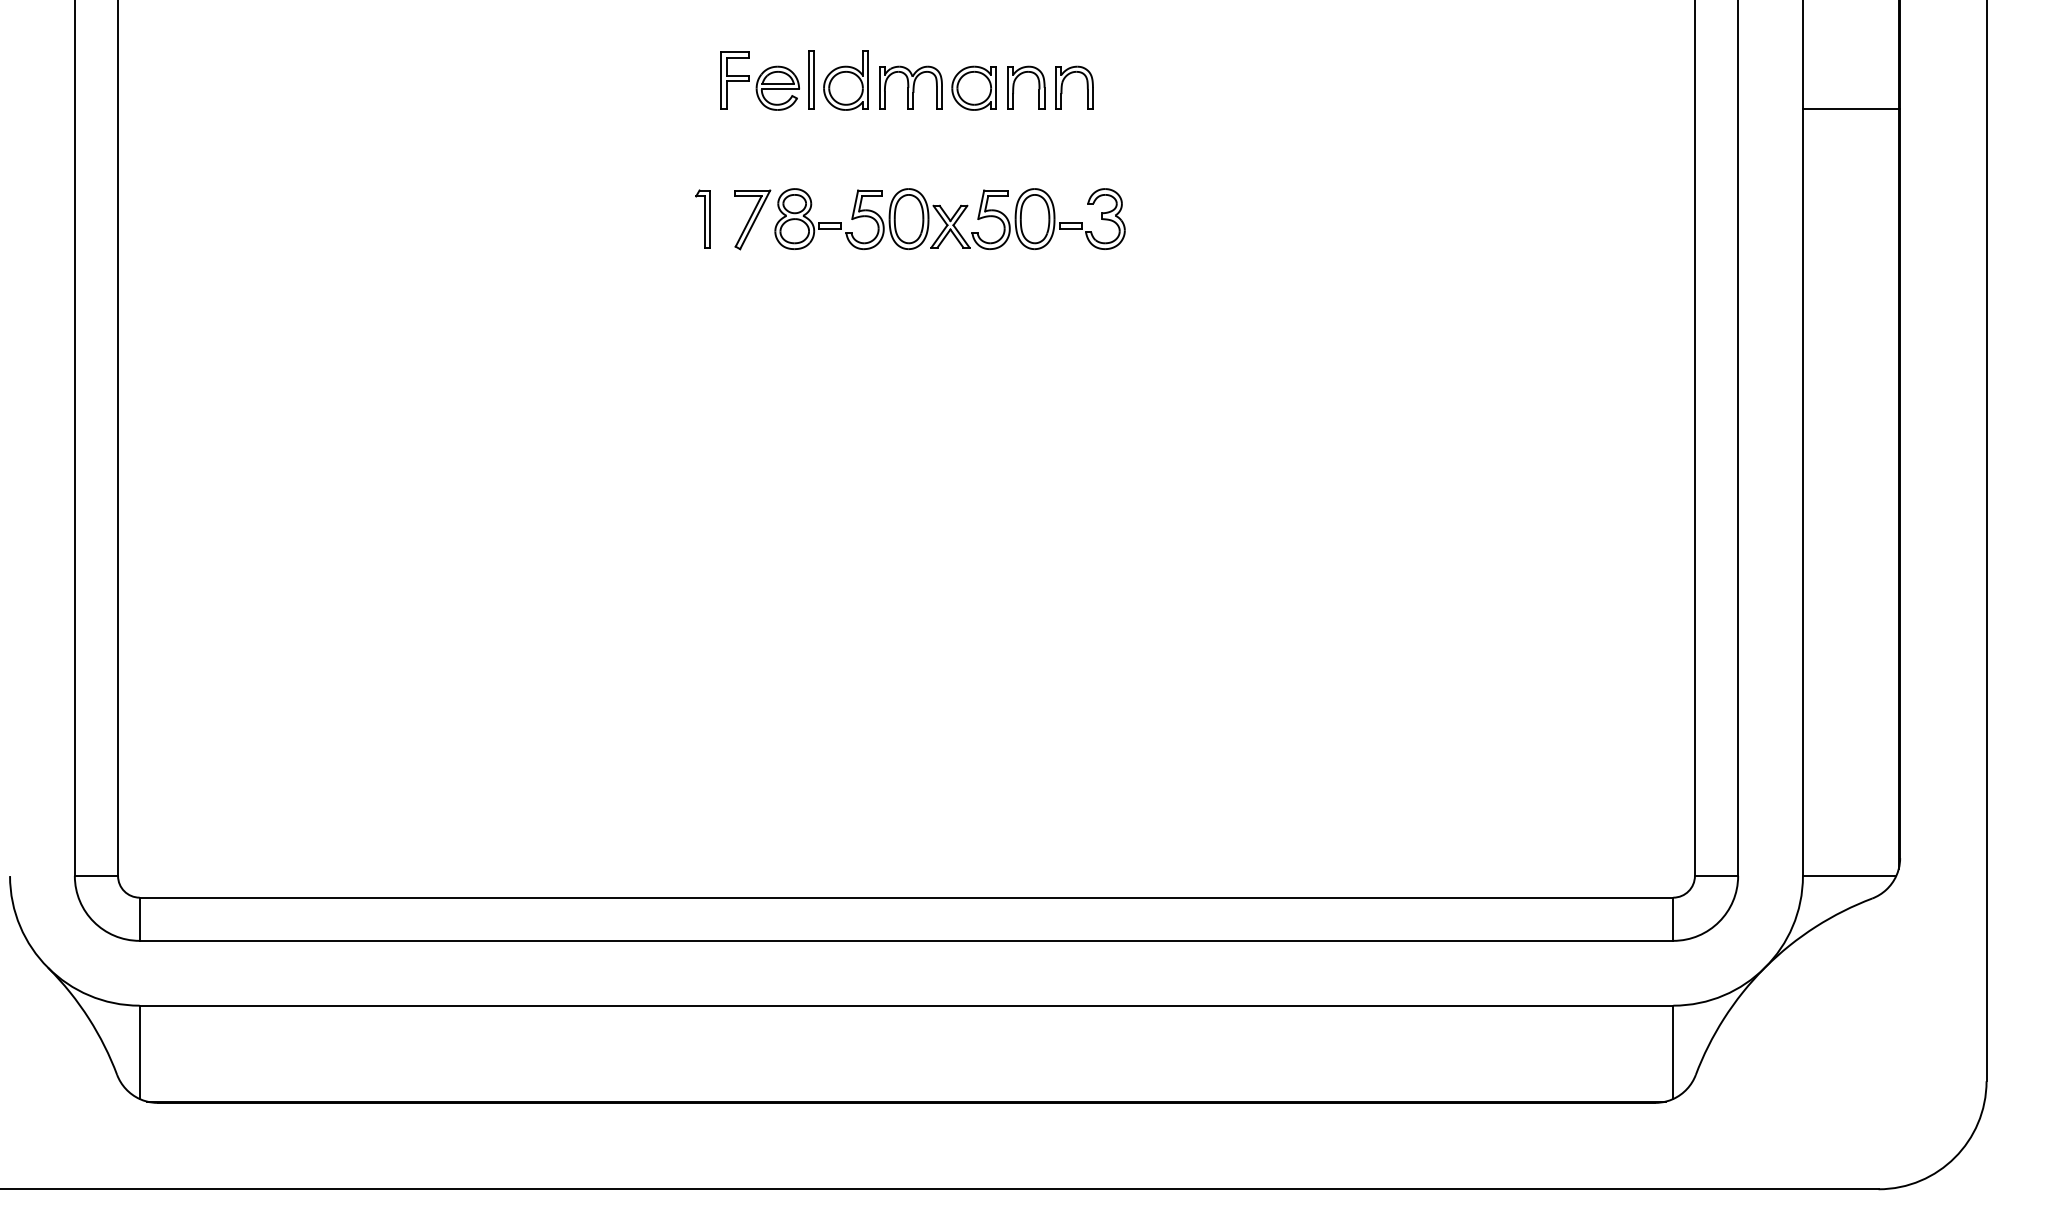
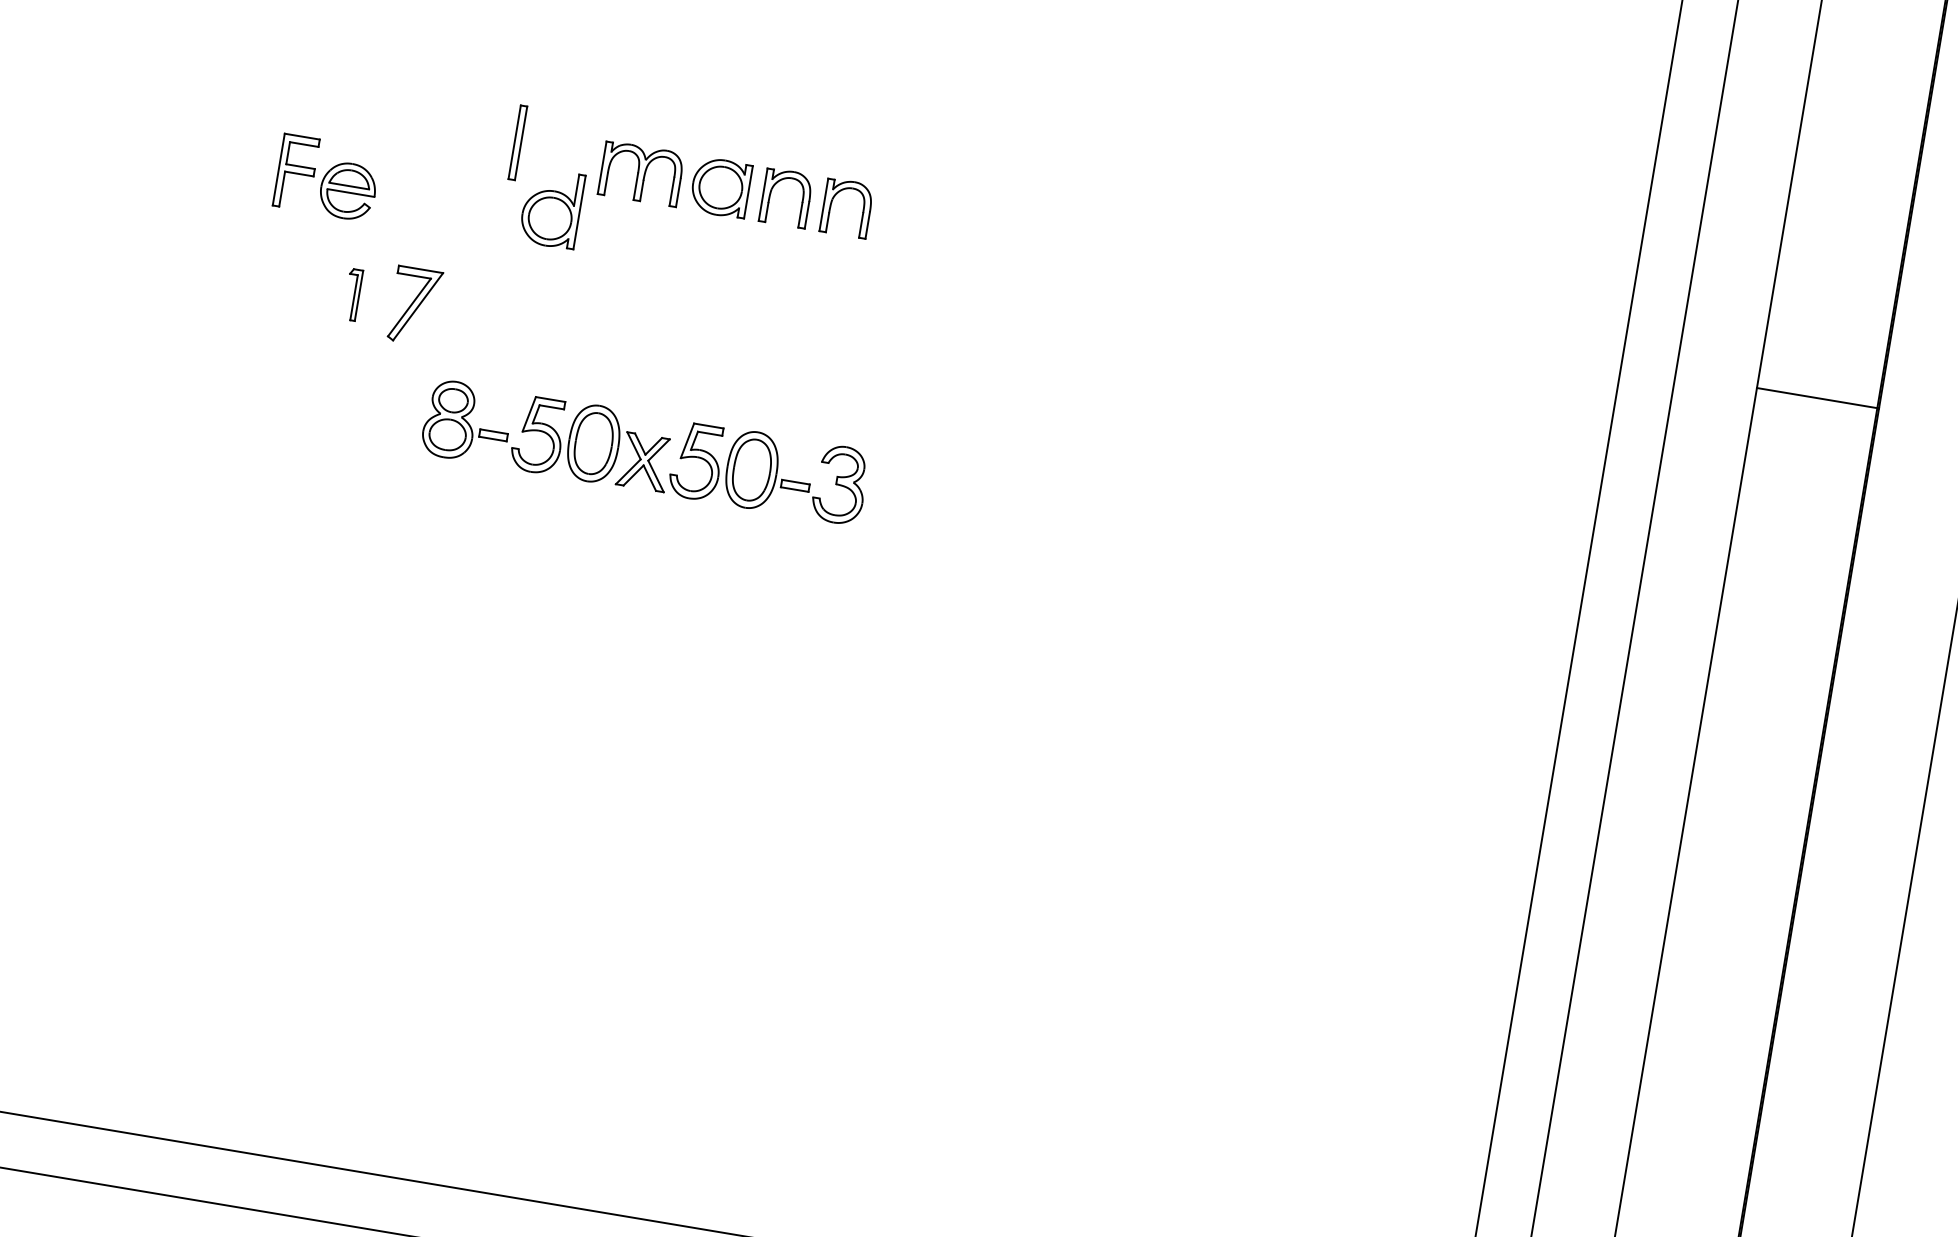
part: (759, 80) -> (326, 177), moved
part: (845, 80) -> (551, 208), moved
part: (702, 218) -> (352, 294), size x0.7
part: (949, 218) -> (644, 451), moved

